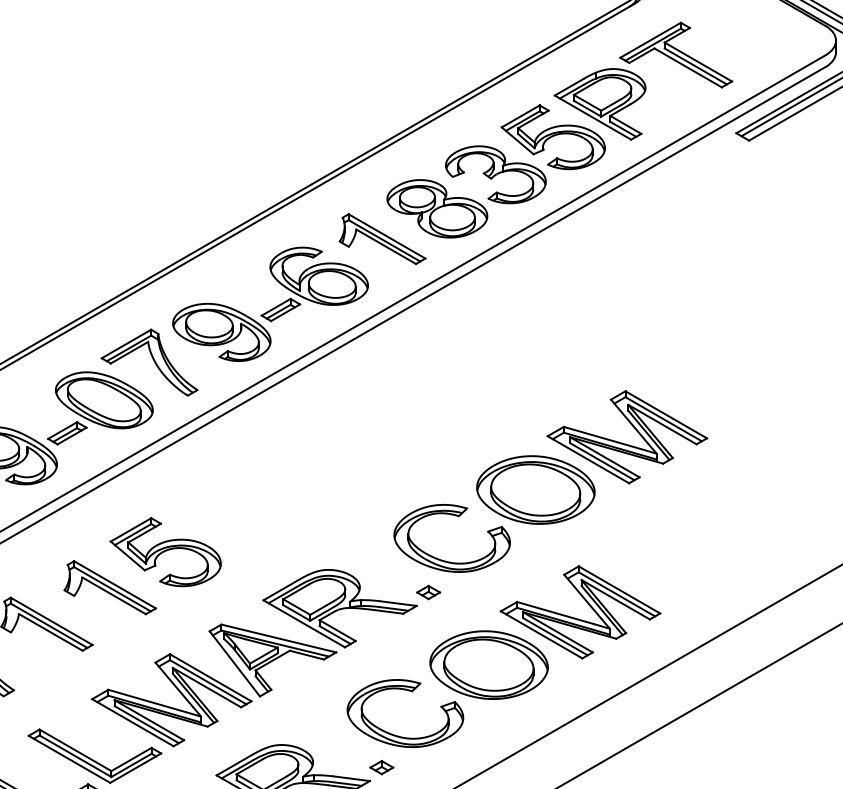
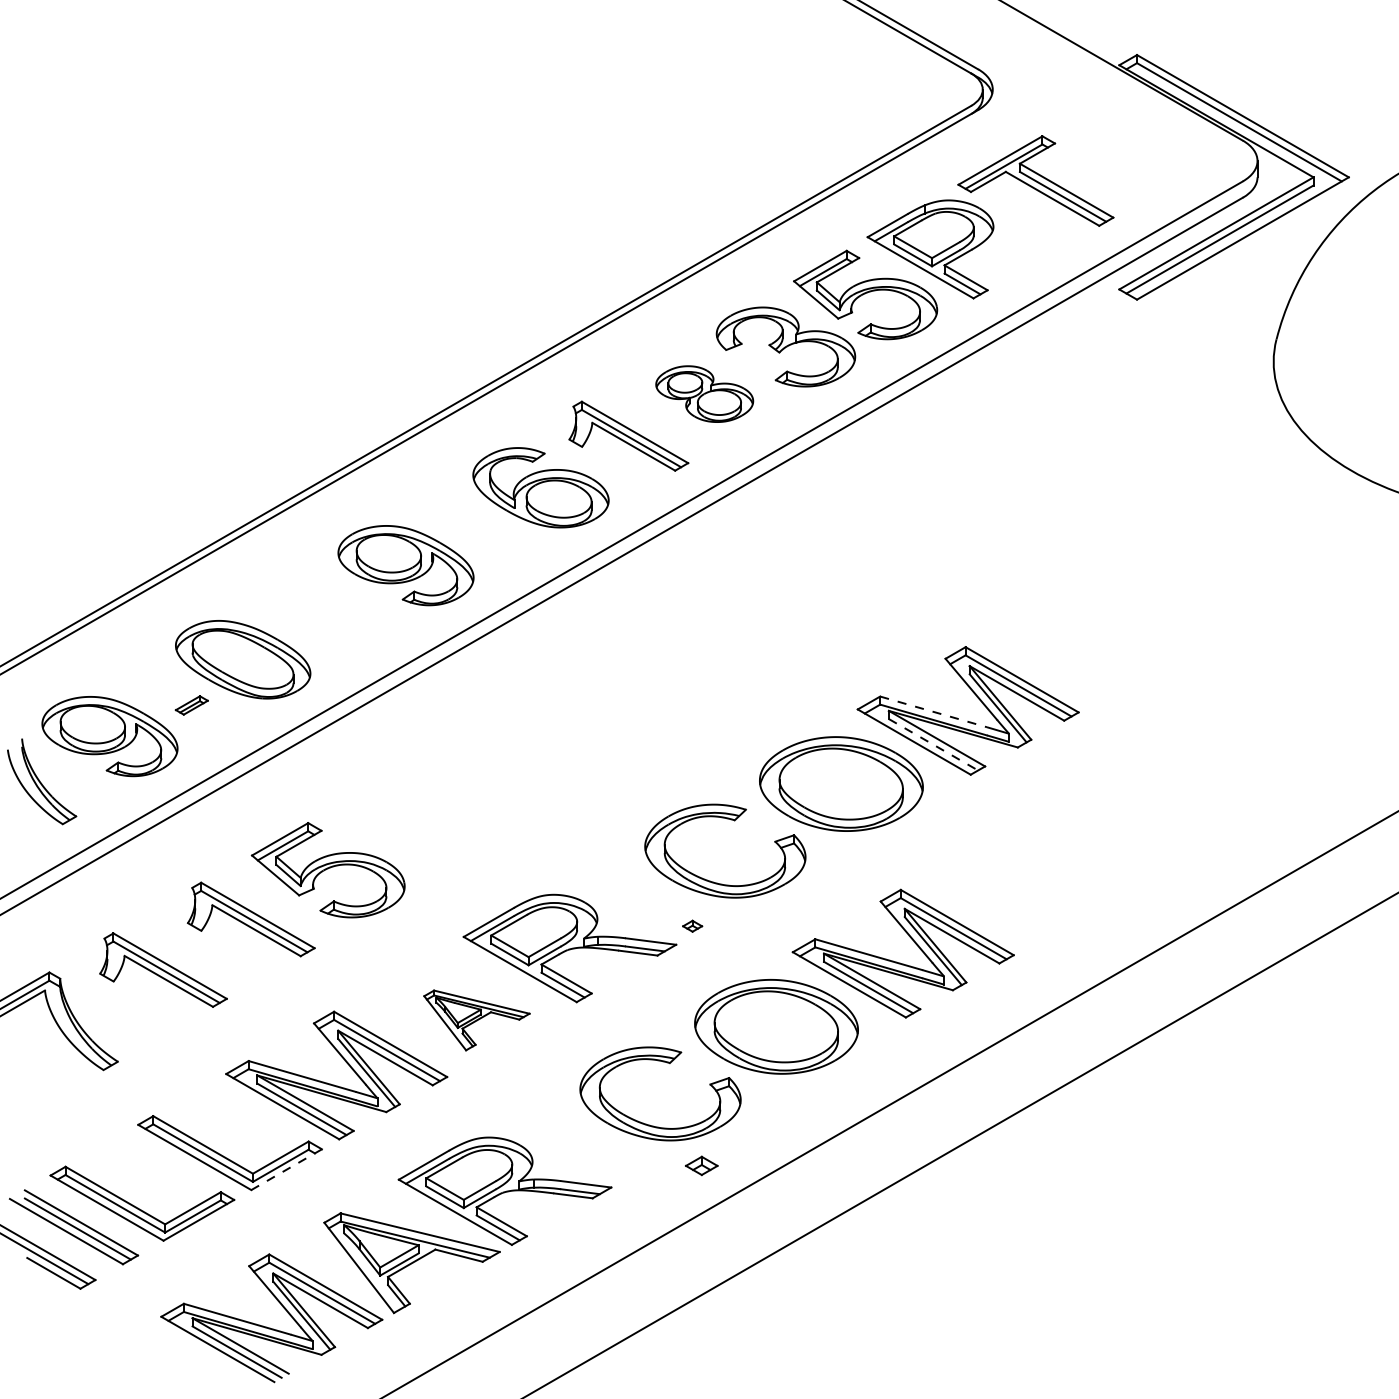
part: (437, 208) -> (704, 393), size x0.7
part: (280, 310) -> (487, 534), removed
part: (153, 361) -> (311, 605), removed
part: (67, 433) -> (191, 705), size x0.6
line: (602, 437) -> (933, 711), solid -> dashed
line: (602, 462) -> (933, 745), solid -> dashed
part: (428, 592) -> (692, 926), size x0.6
part: (272, 660) -> (476, 1020), size x0.6
part: (381, 767) -> (701, 1165), moved
line: (135, 768) -> (286, 1169), solid -> dashed

